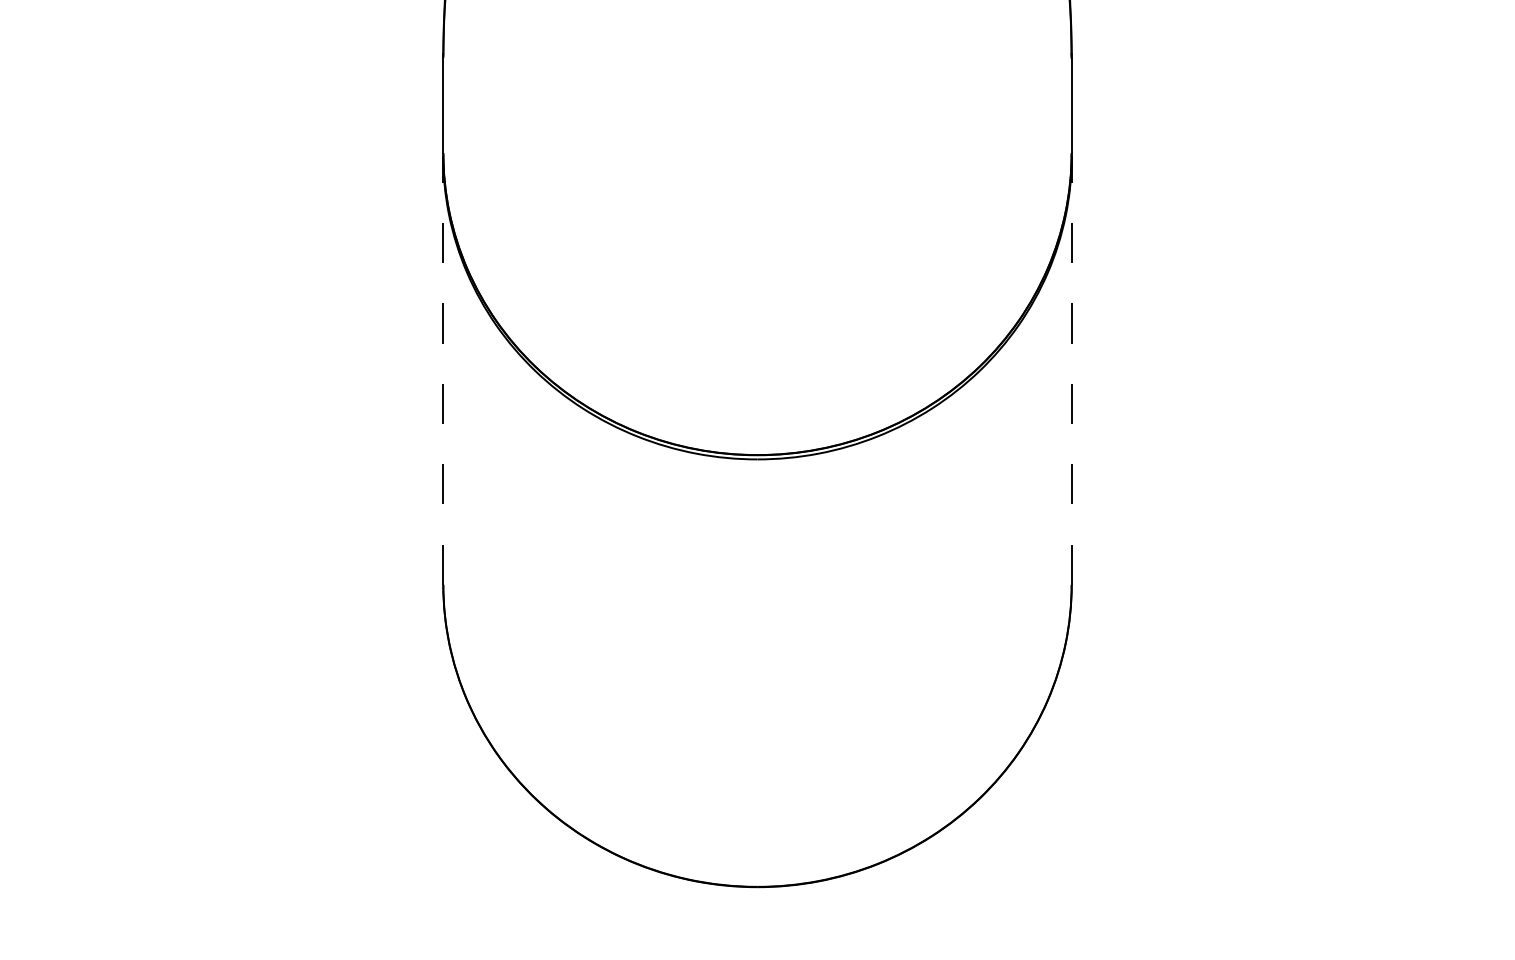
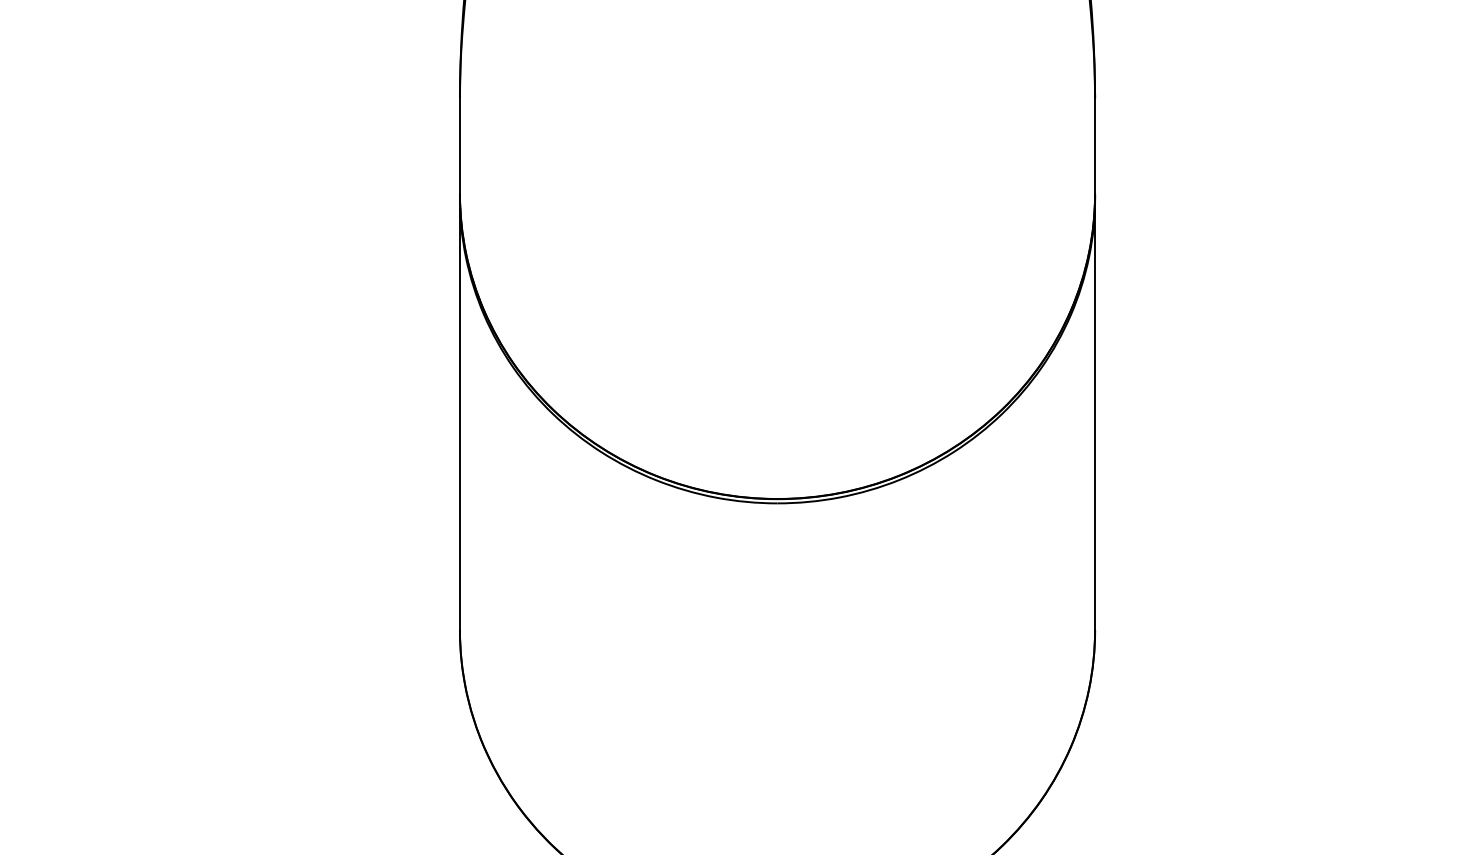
line: (443, 371) -> (460, 414), dashed -> solid
line: (1071, 371) -> (1094, 414), dashed -> solid

